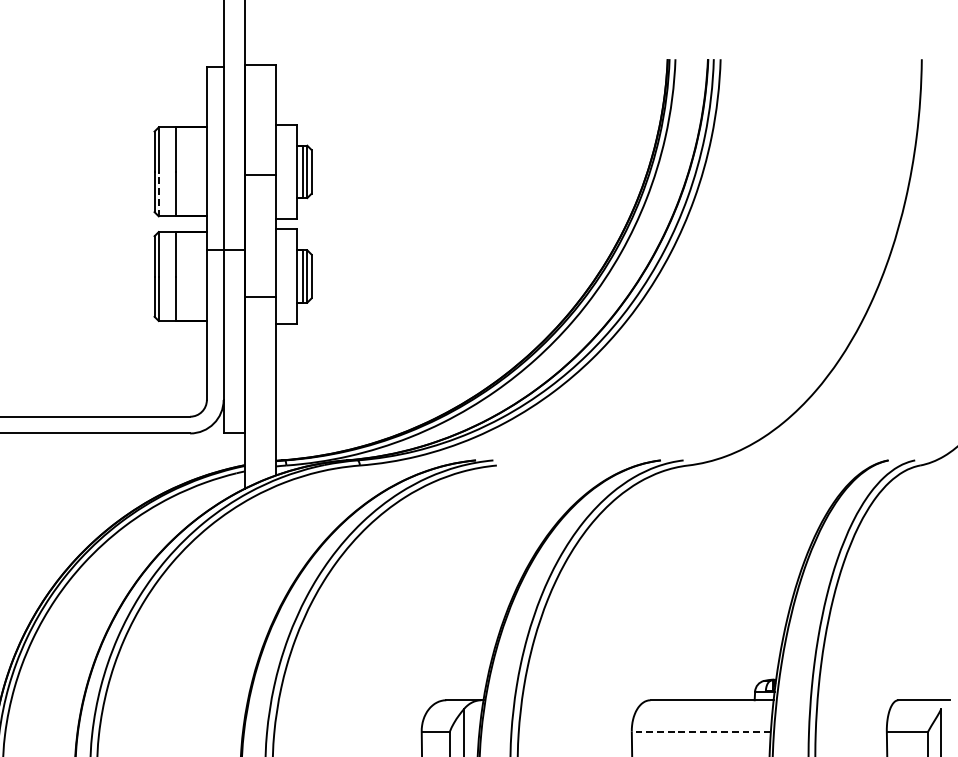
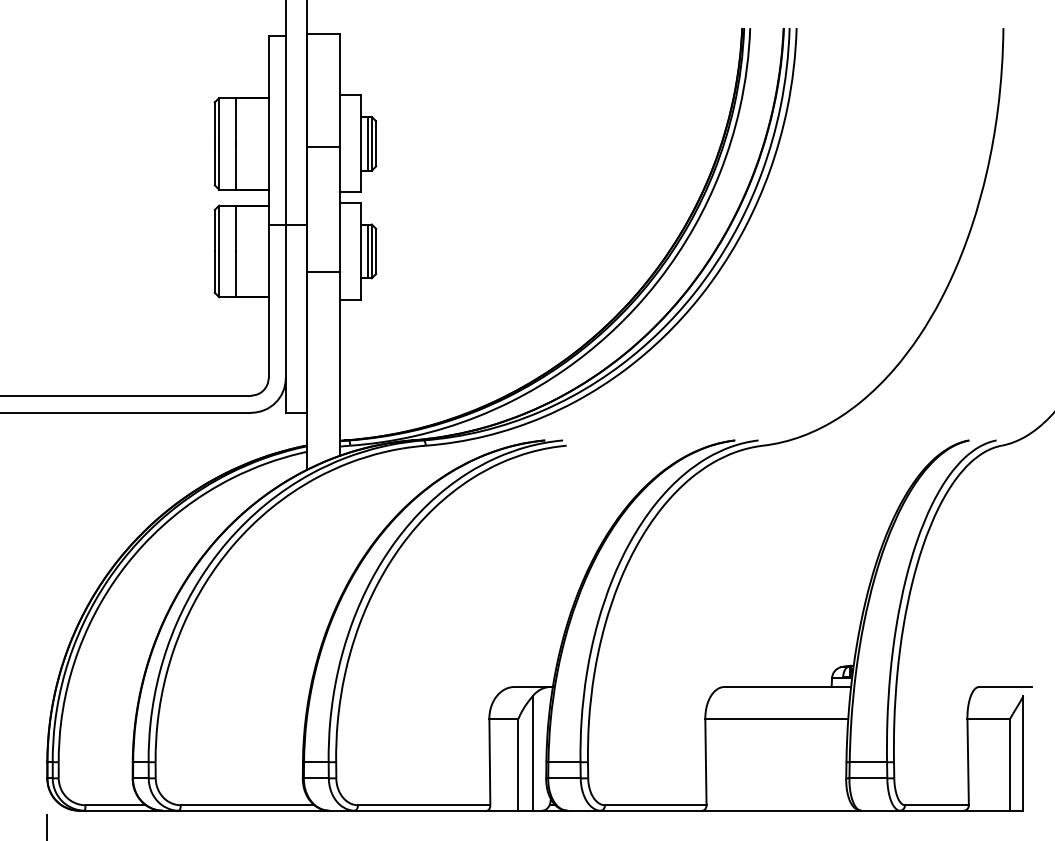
line: (159, 193) -> (219, 166), dashed -> solid
line: (701, 731) -> (776, 719), dashed -> solid

